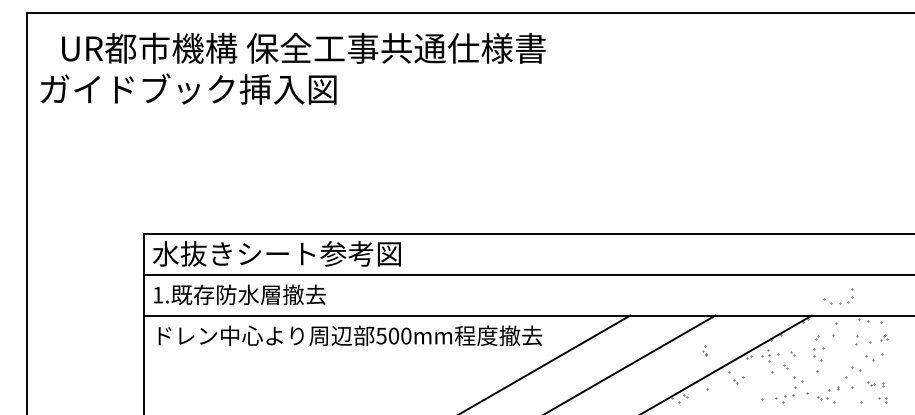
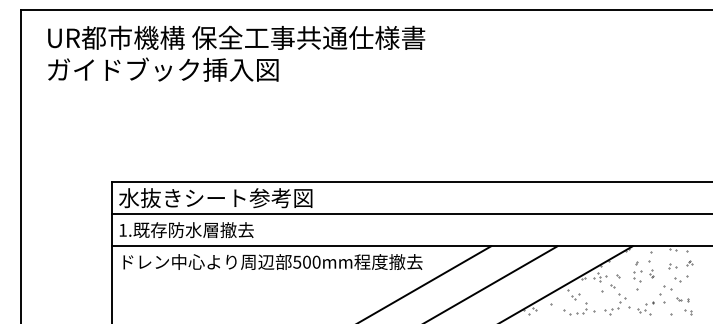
text: (188, 88) -> (163, 69), moved
part: (840, 302) -> (577, 313), moved
part: (863, 340) -> (673, 265), size x0.62
part: (704, 350) -> (651, 273), moved

